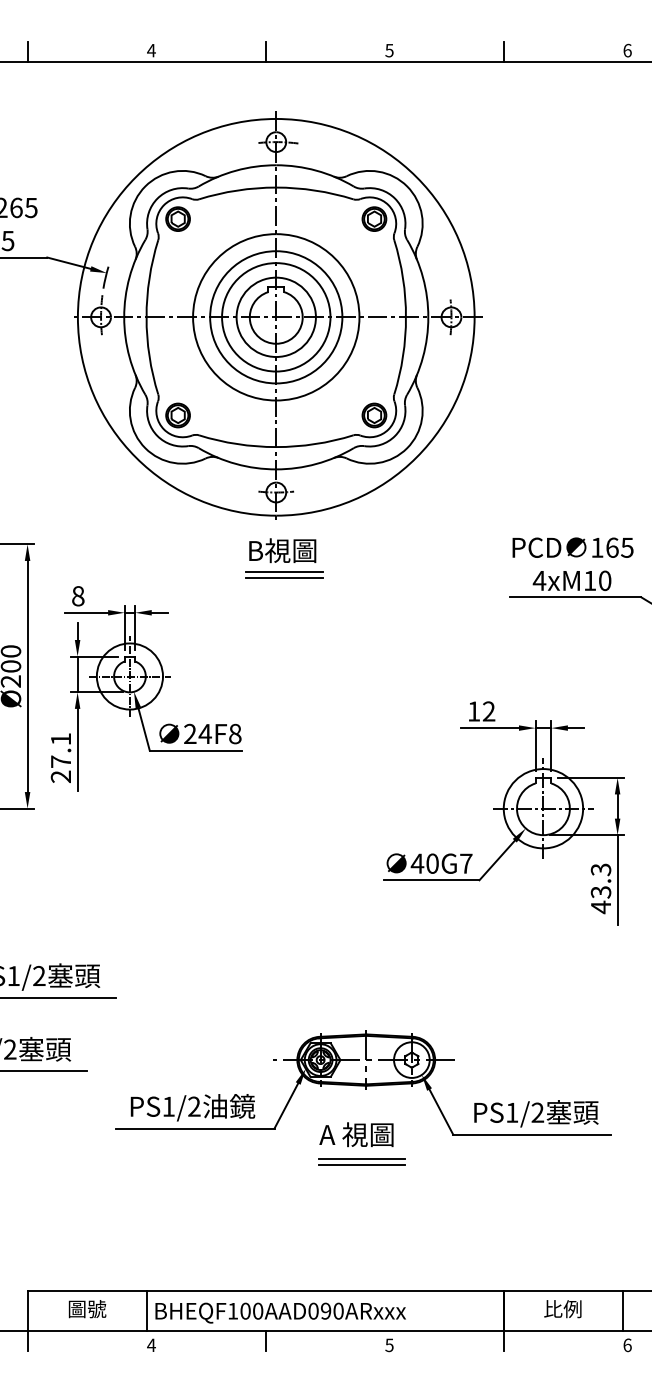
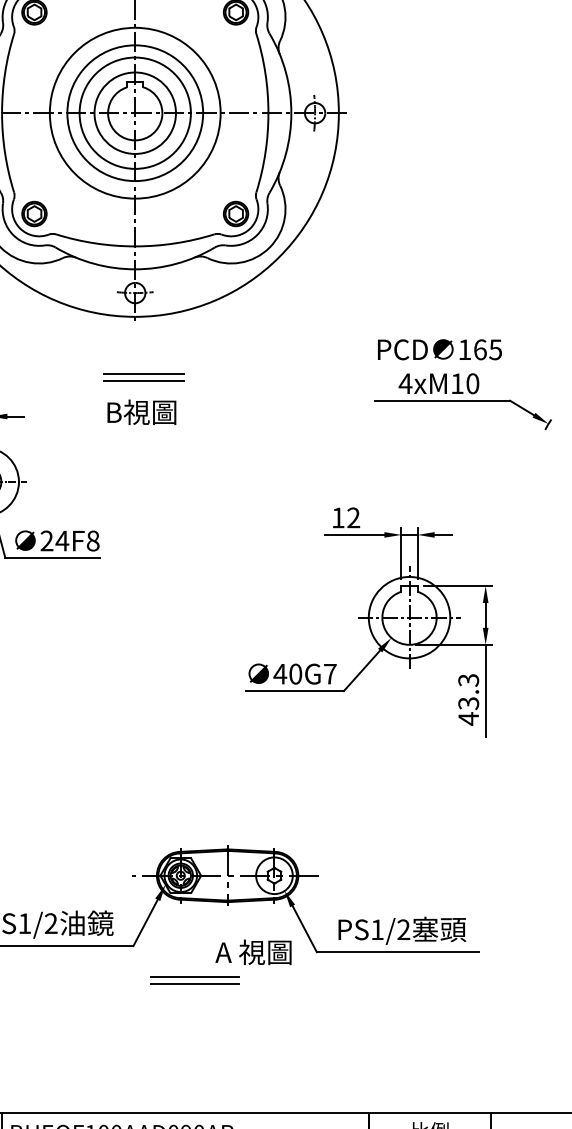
text: (282, 550) -> (141, 412), moved
text: (356, 1134) -> (253, 952), moved
part: (361, 1161) -> (194, 979), moved

